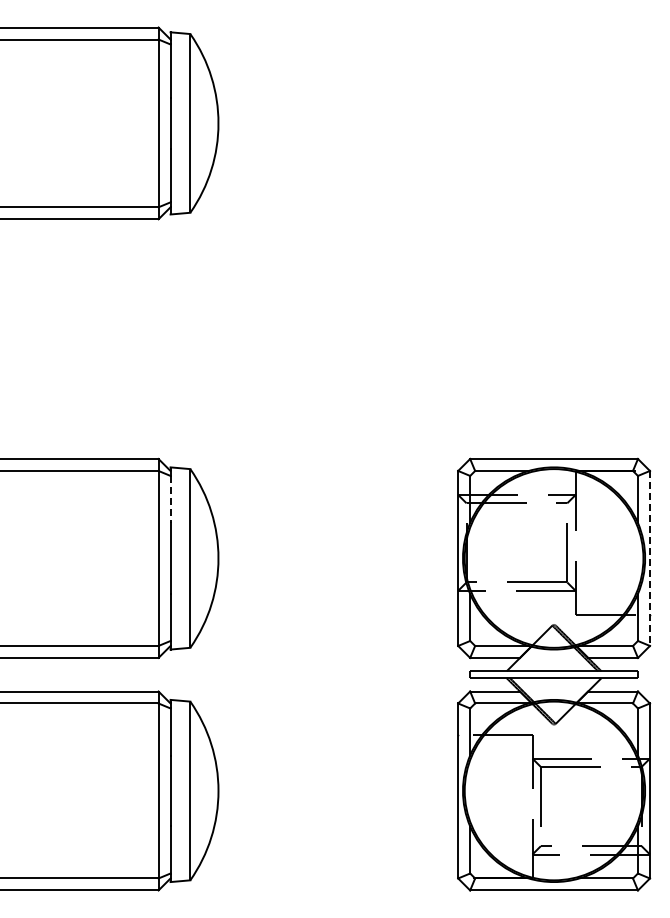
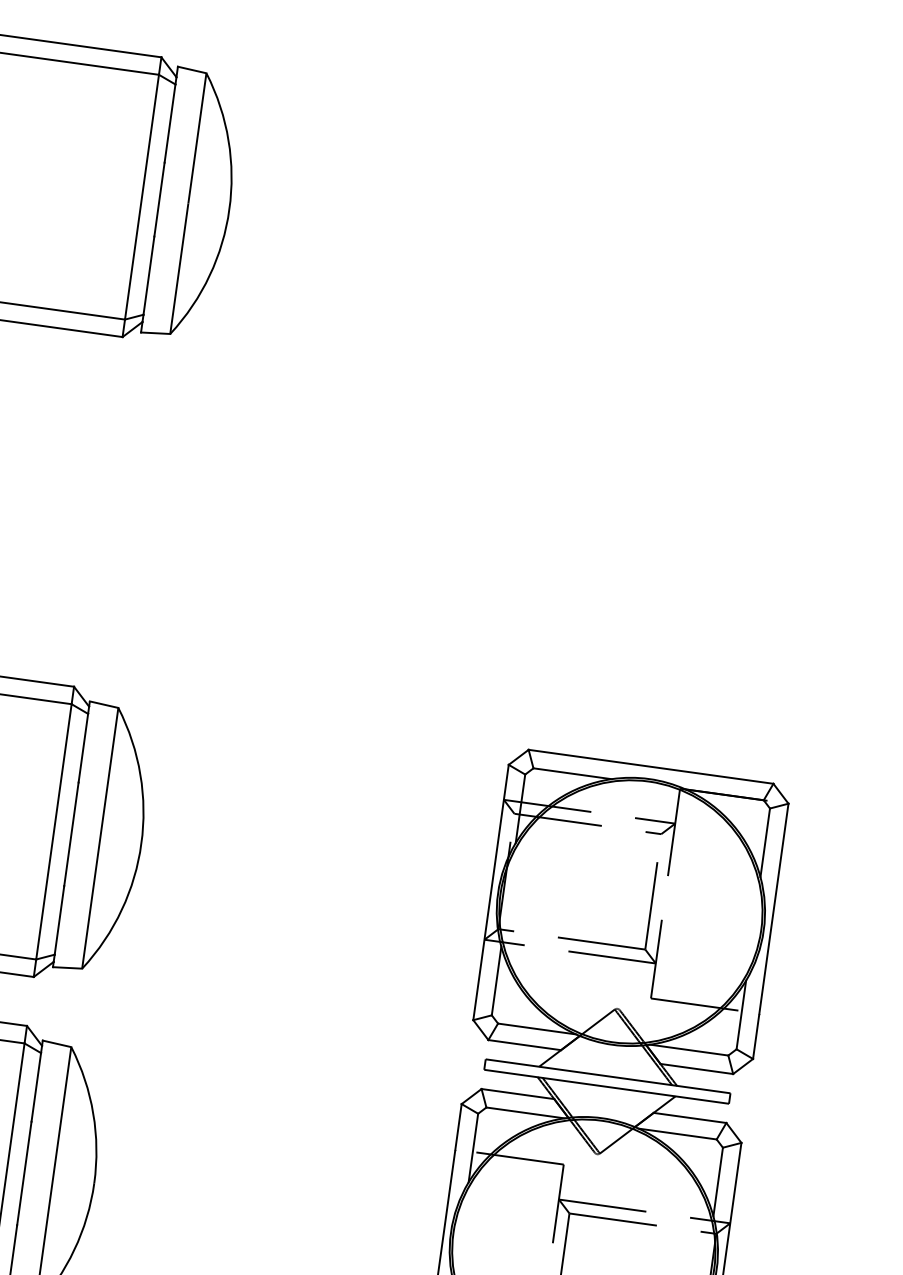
line: (170, 499) -> (83, 748), dashed -> solid
line: (649, 558) -> (770, 931), dashed -> solid

